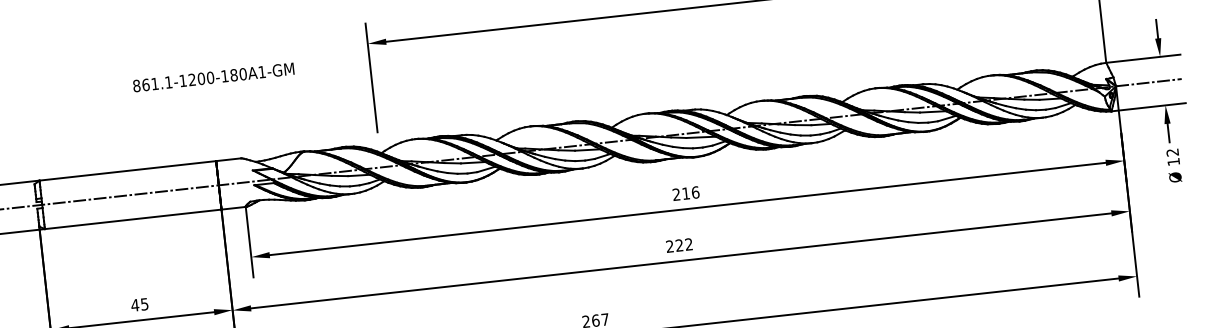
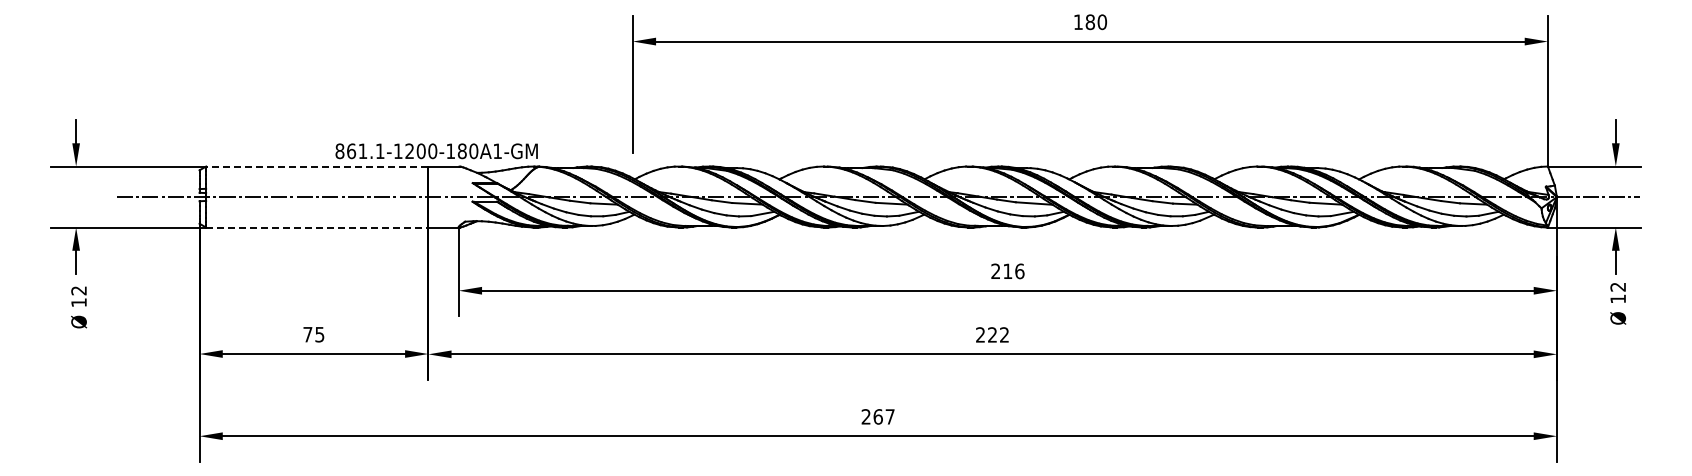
text: (213, 77) -> (436, 151), moved
line: (127, 170) -> (316, 166), solid -> dashed
line: (133, 219) -> (317, 227), solid -> dashed
text: (134, 305) -> (307, 334), 45 -> 75

